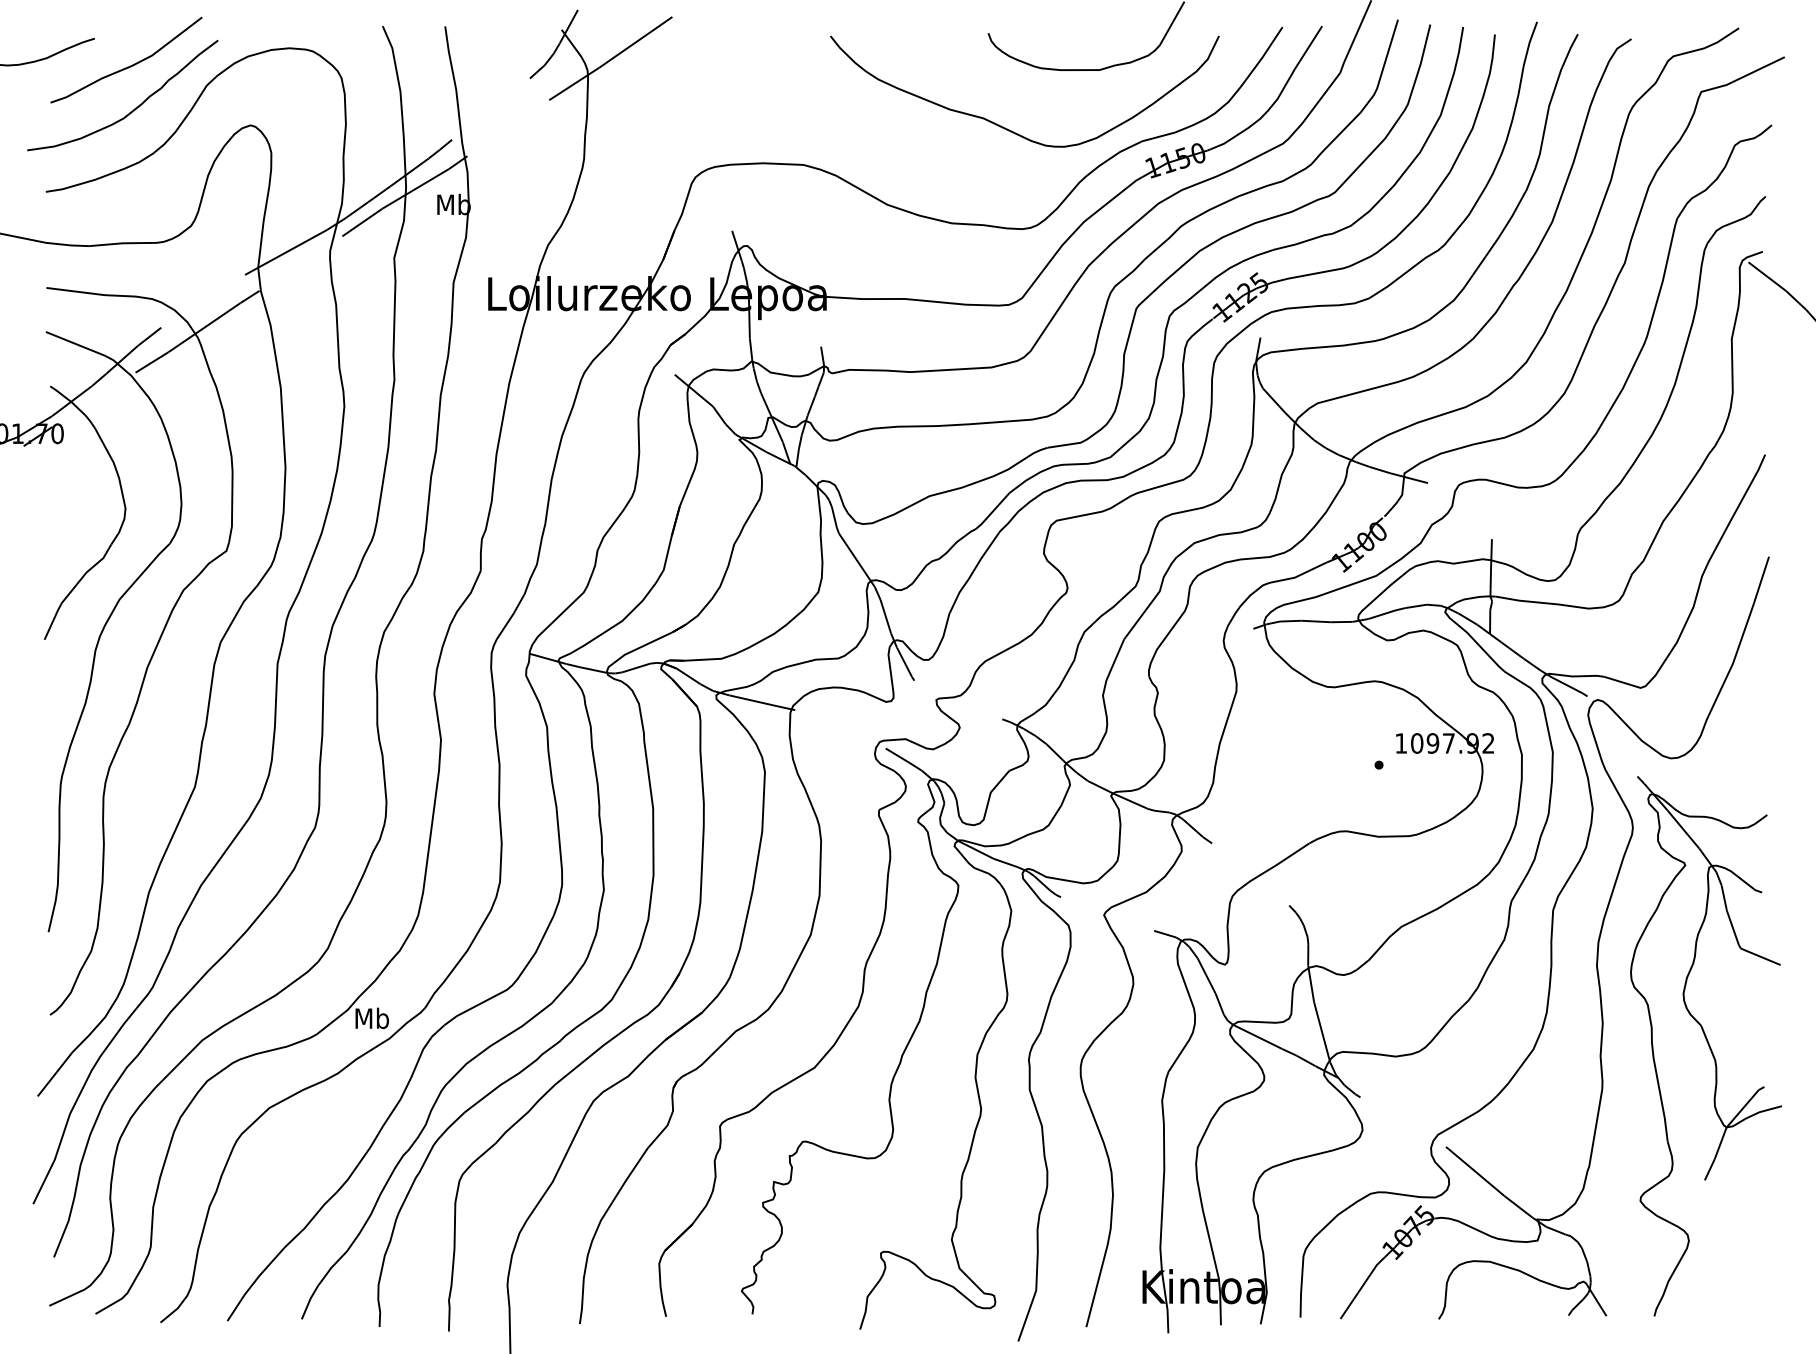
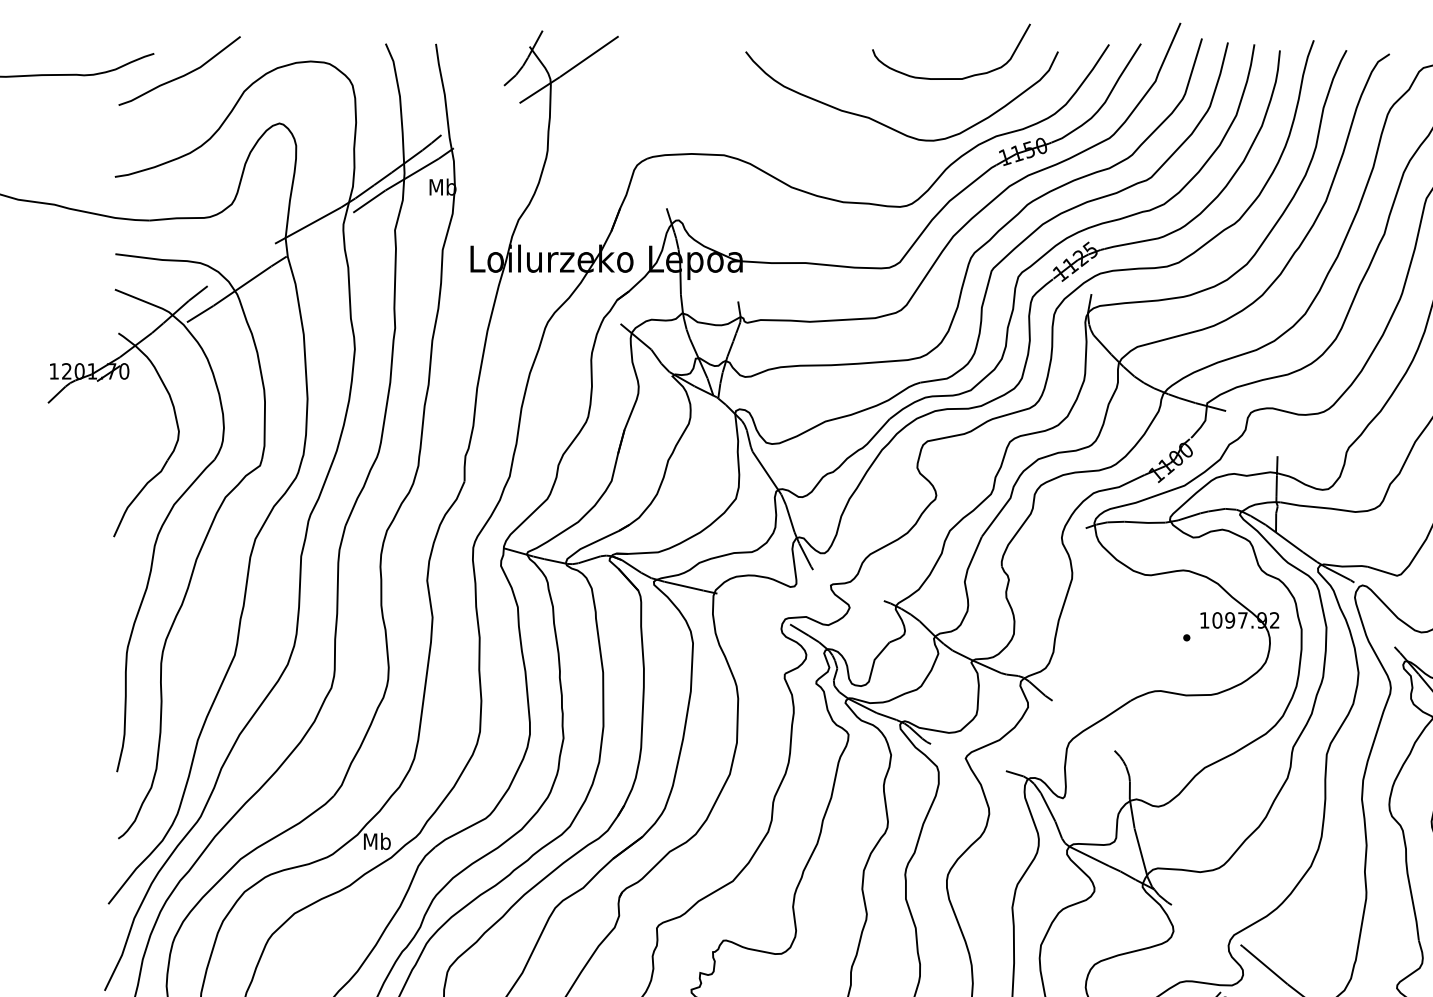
curve: (135, 107) -> (186, 109), removed

